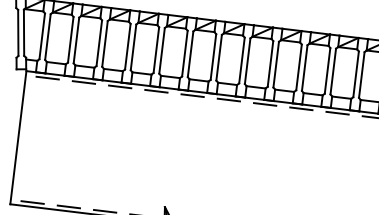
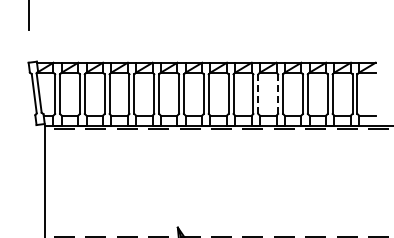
line: (276, 65) -> (258, 94), solid -> dashed
line: (299, 67) -> (278, 94), solid -> dashed

